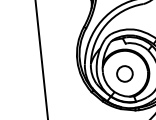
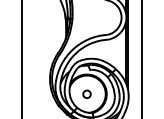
circle: (124, 74) -> (86, 94), size x0.6

